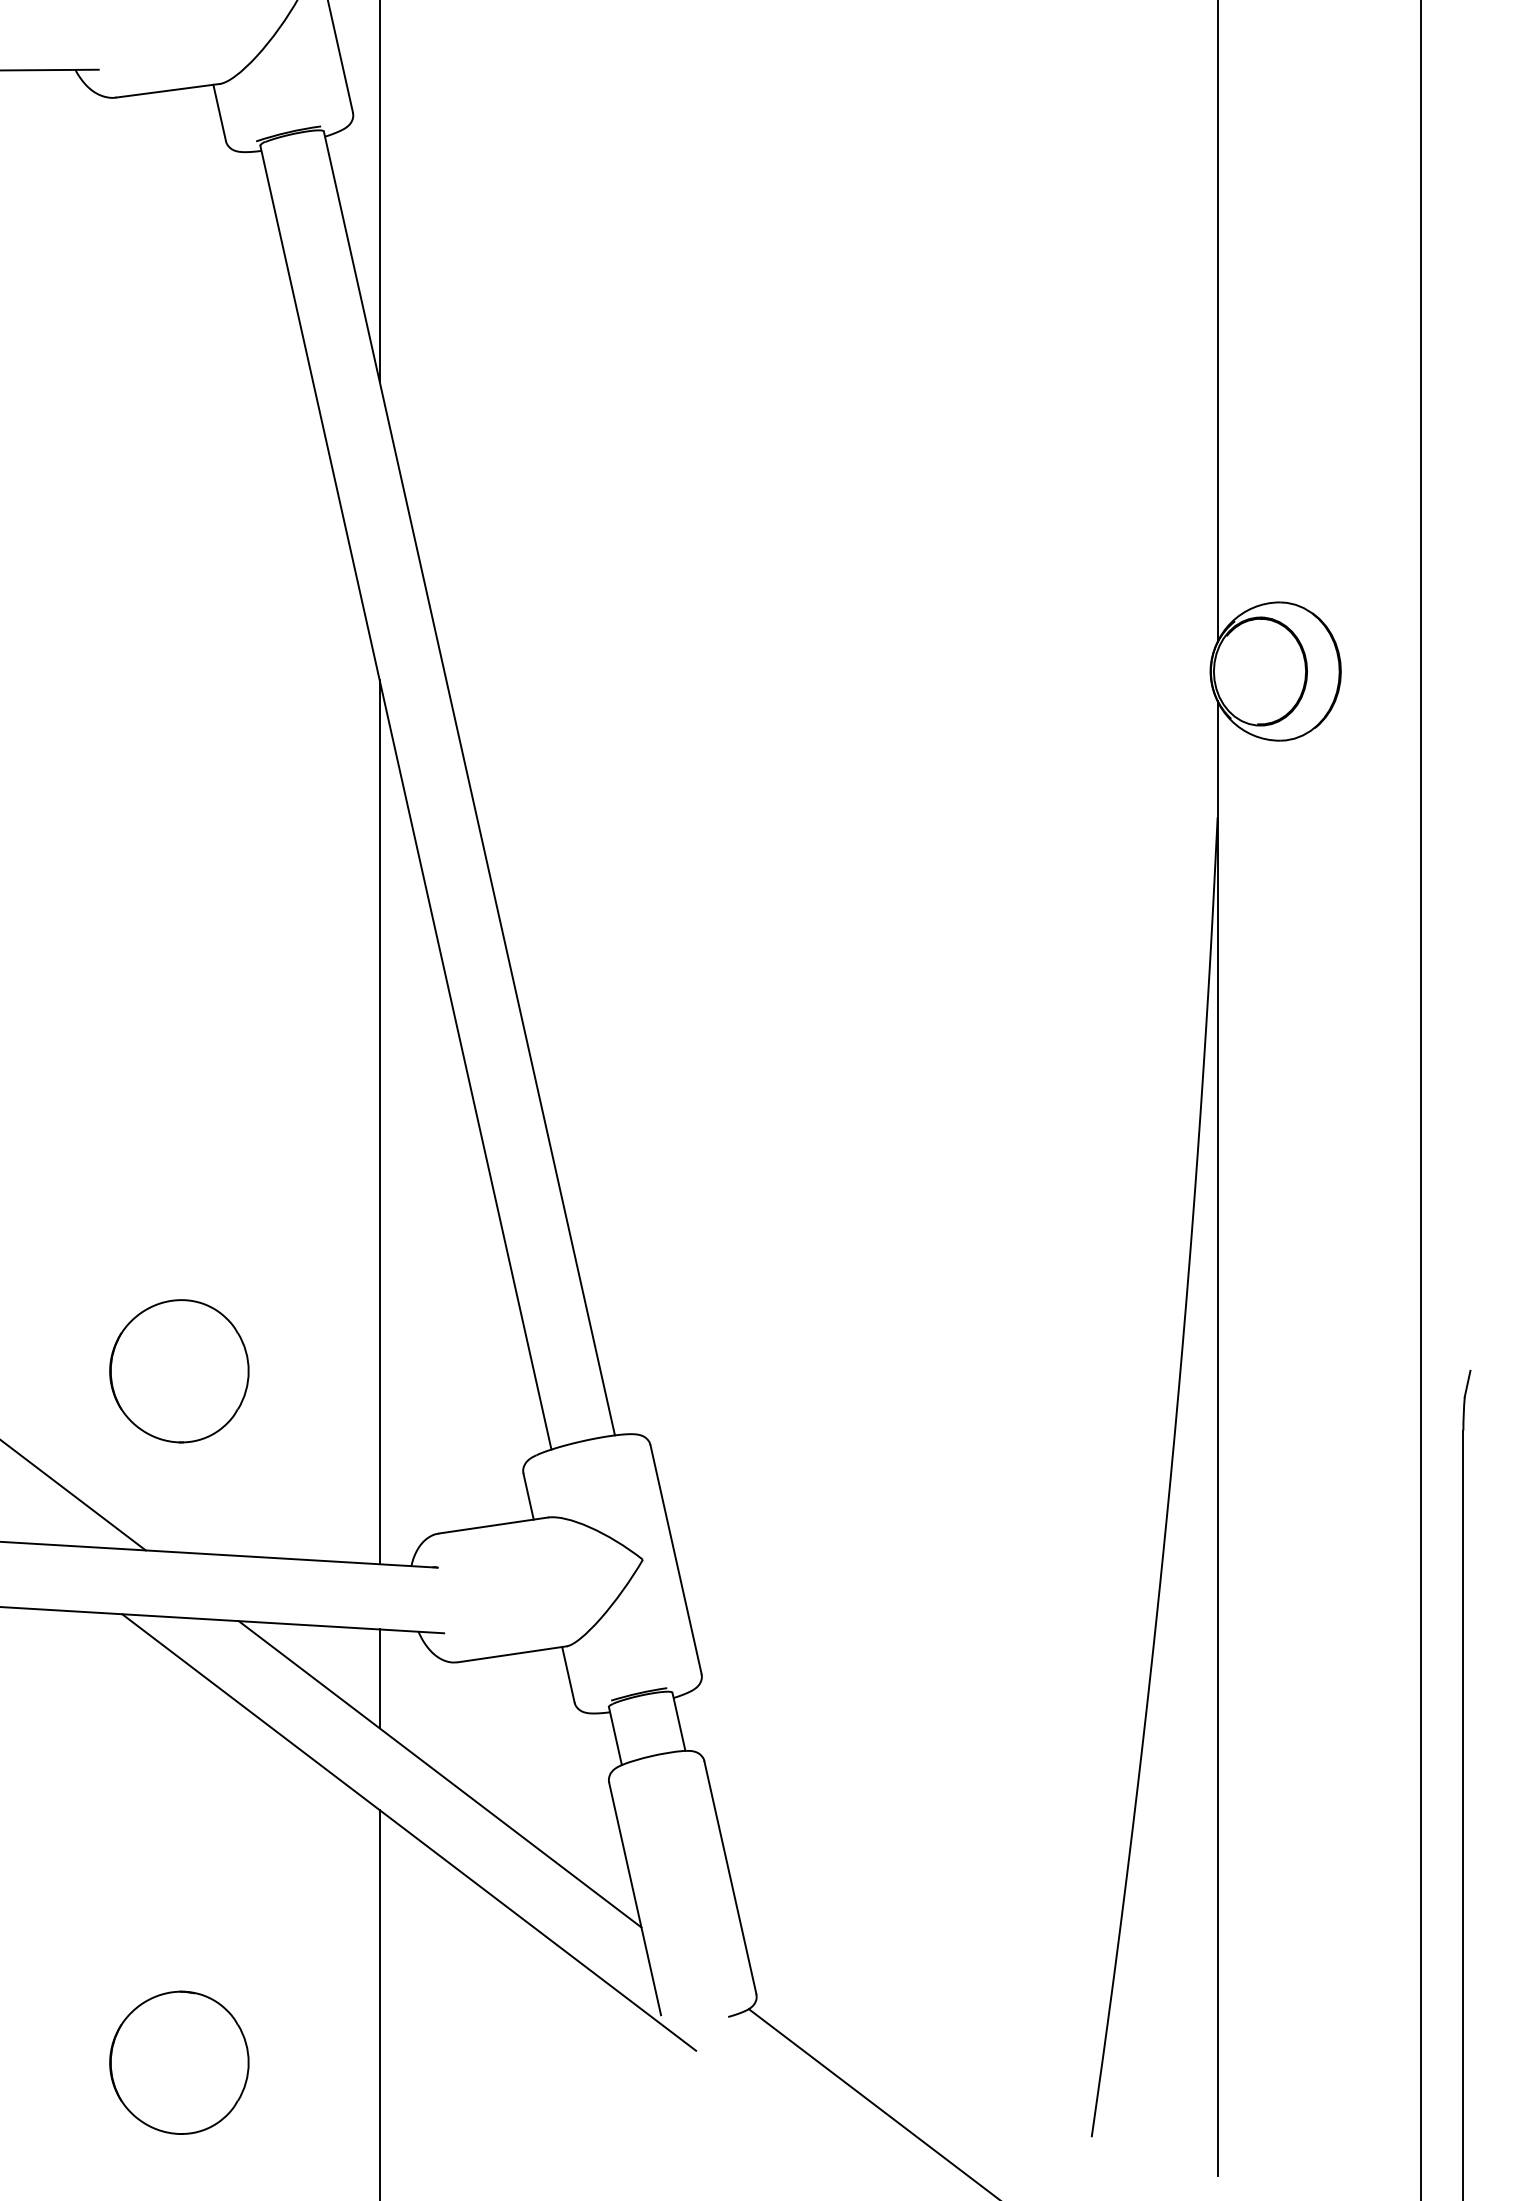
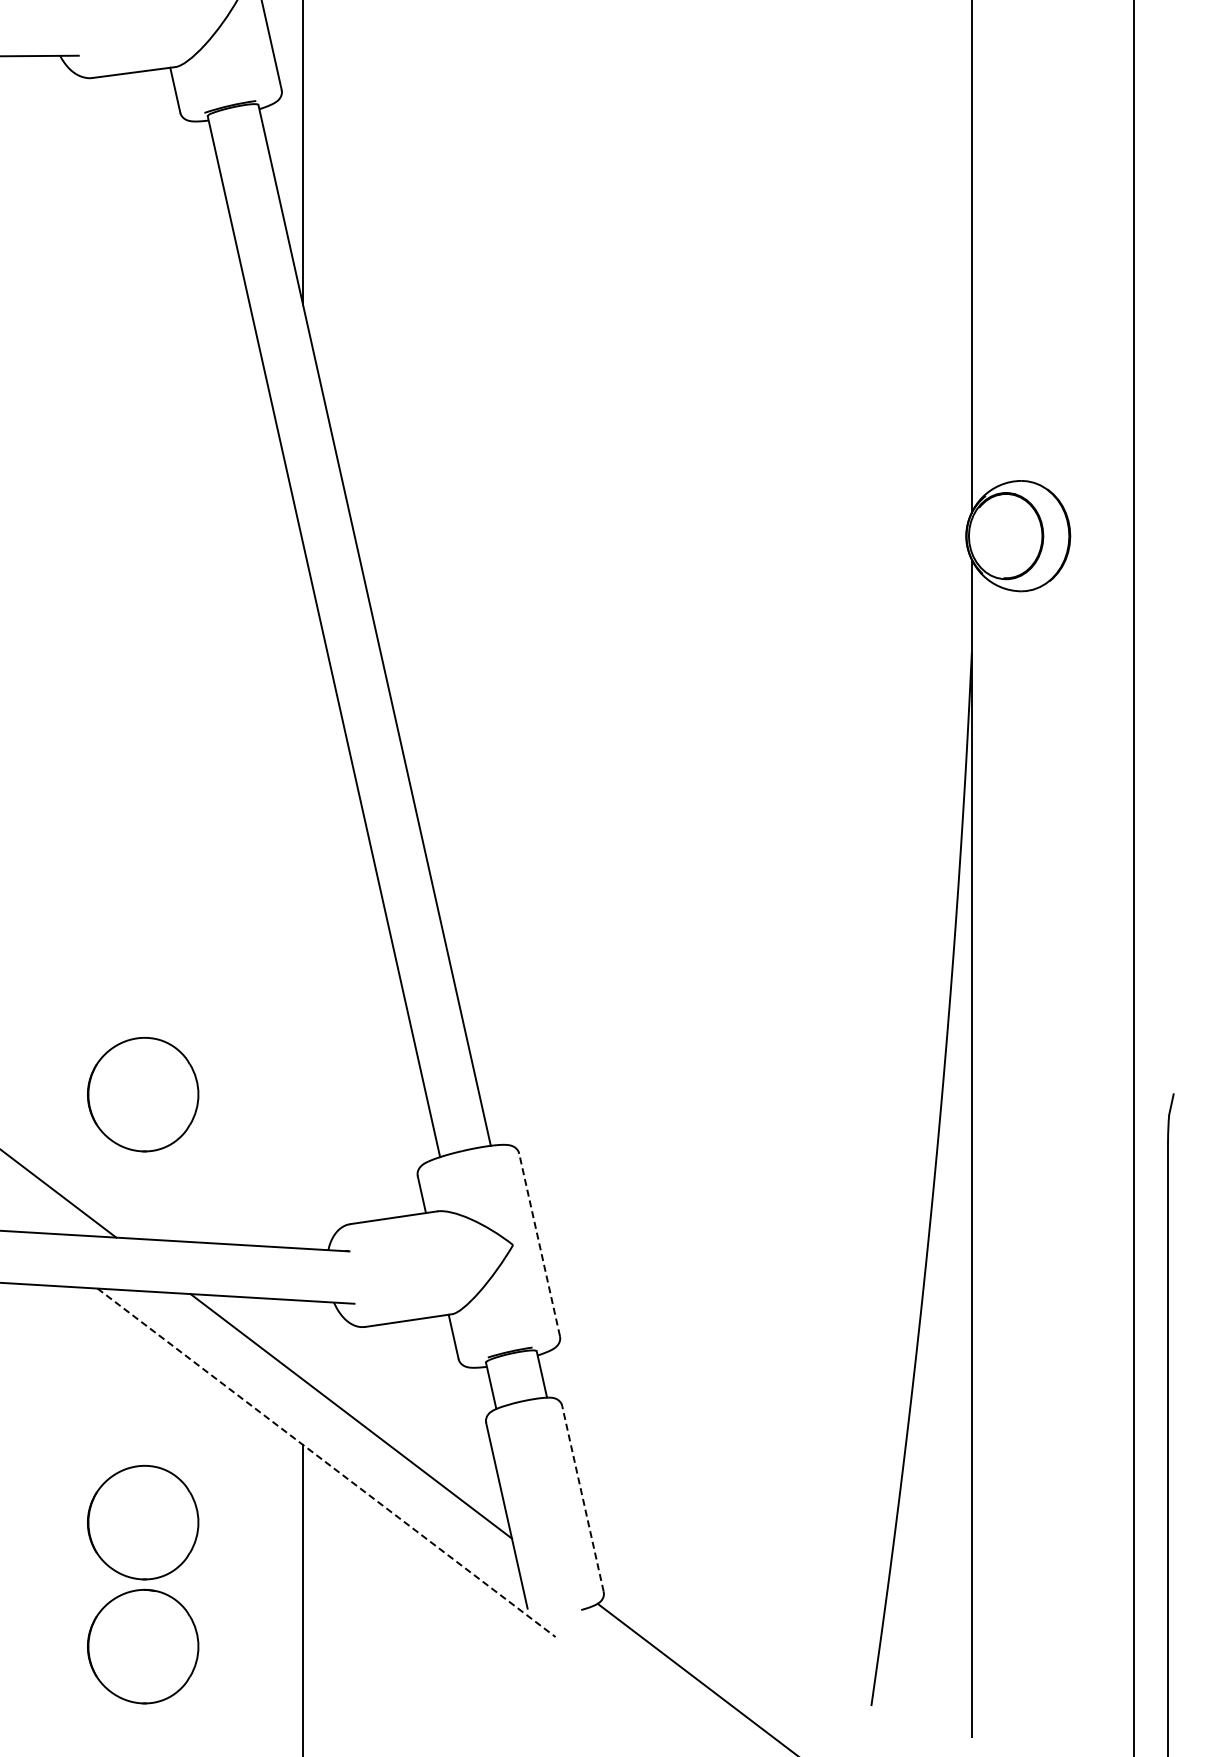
line: (380, 1121) -> (303, 895), removed
line: (675, 1559) -> (539, 1244), solid -> dashed
line: (380, 1678) -> (303, 1339), removed
line: (409, 1832) -> (326, 1462), solid -> dashed
line: (729, 1877) -> (582, 1498), solid -> dashed
part: (179, 1907) -> (143, 1522), added

